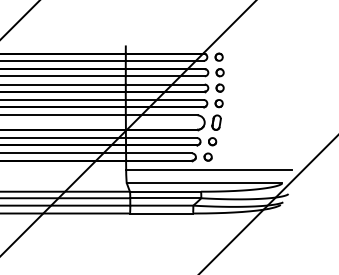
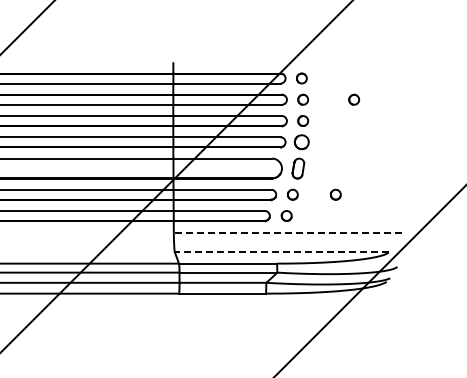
part: (257, 72) -> (354, 99), added
part: (218, 103) -> (301, 142), size x1.4
part: (243, 141) -> (335, 194), added
line: (208, 169) -> (287, 233), solid -> dashed
line: (204, 183) -> (281, 252), solid -> dashed

